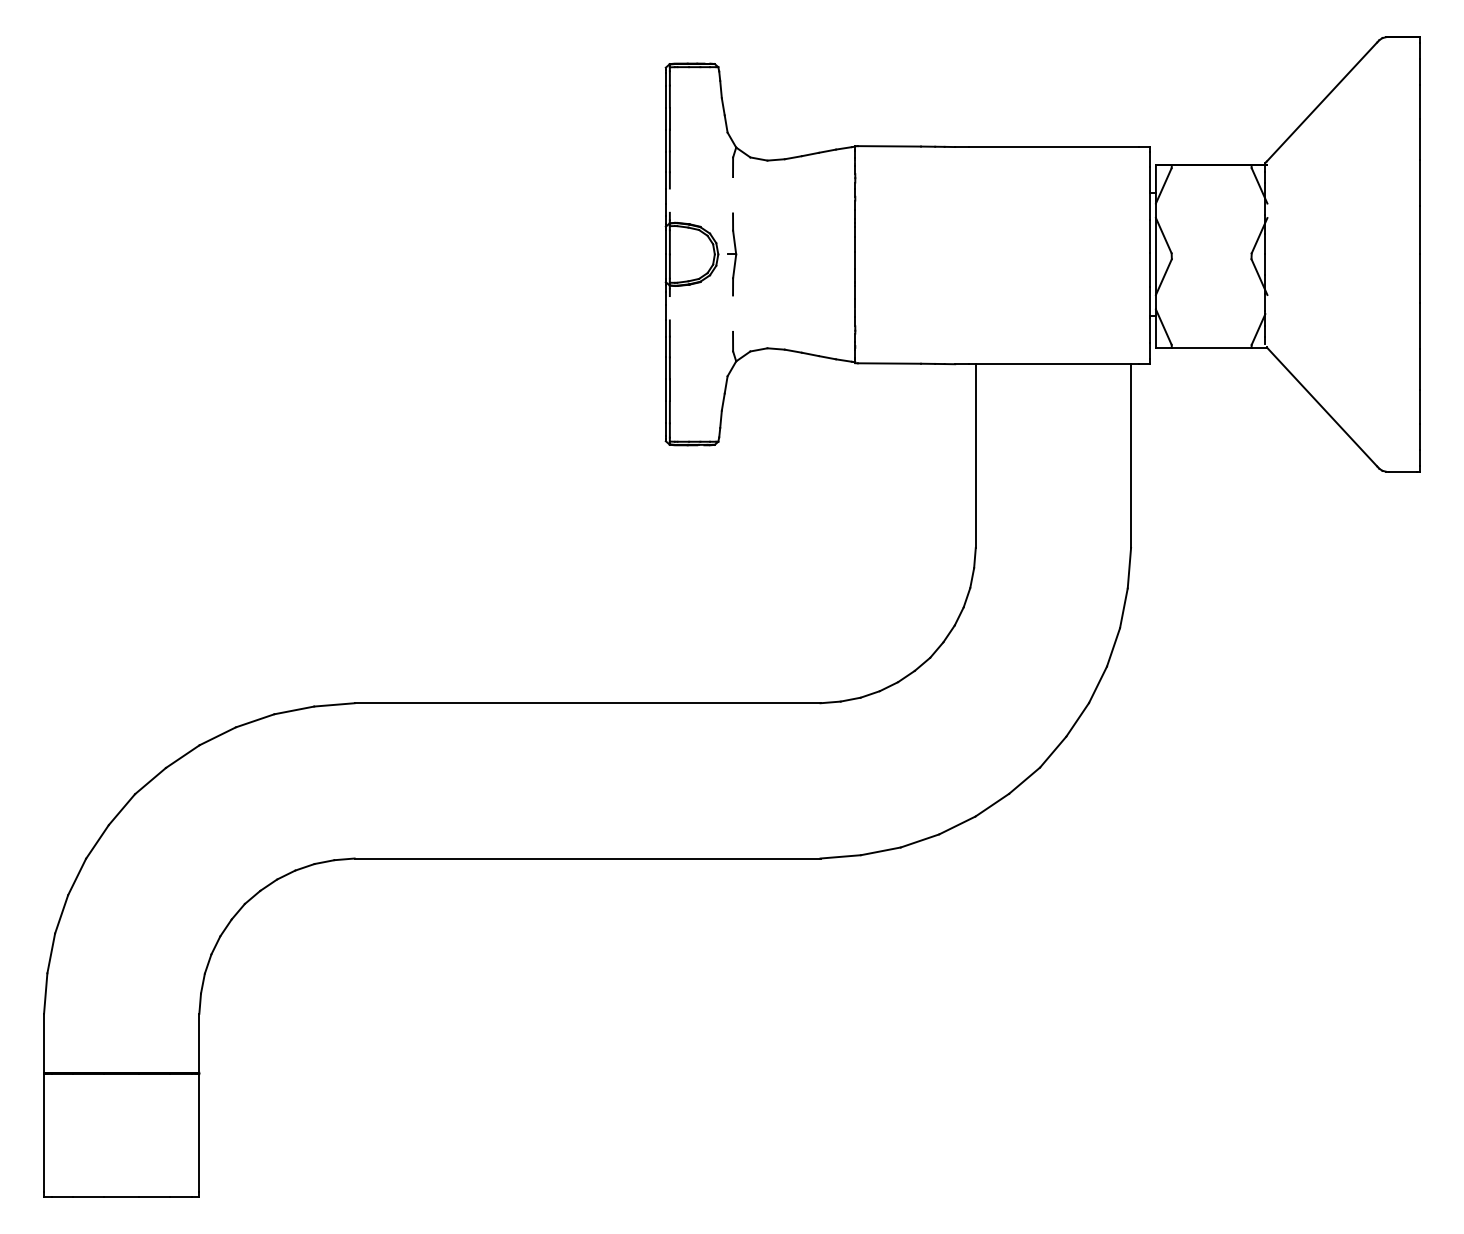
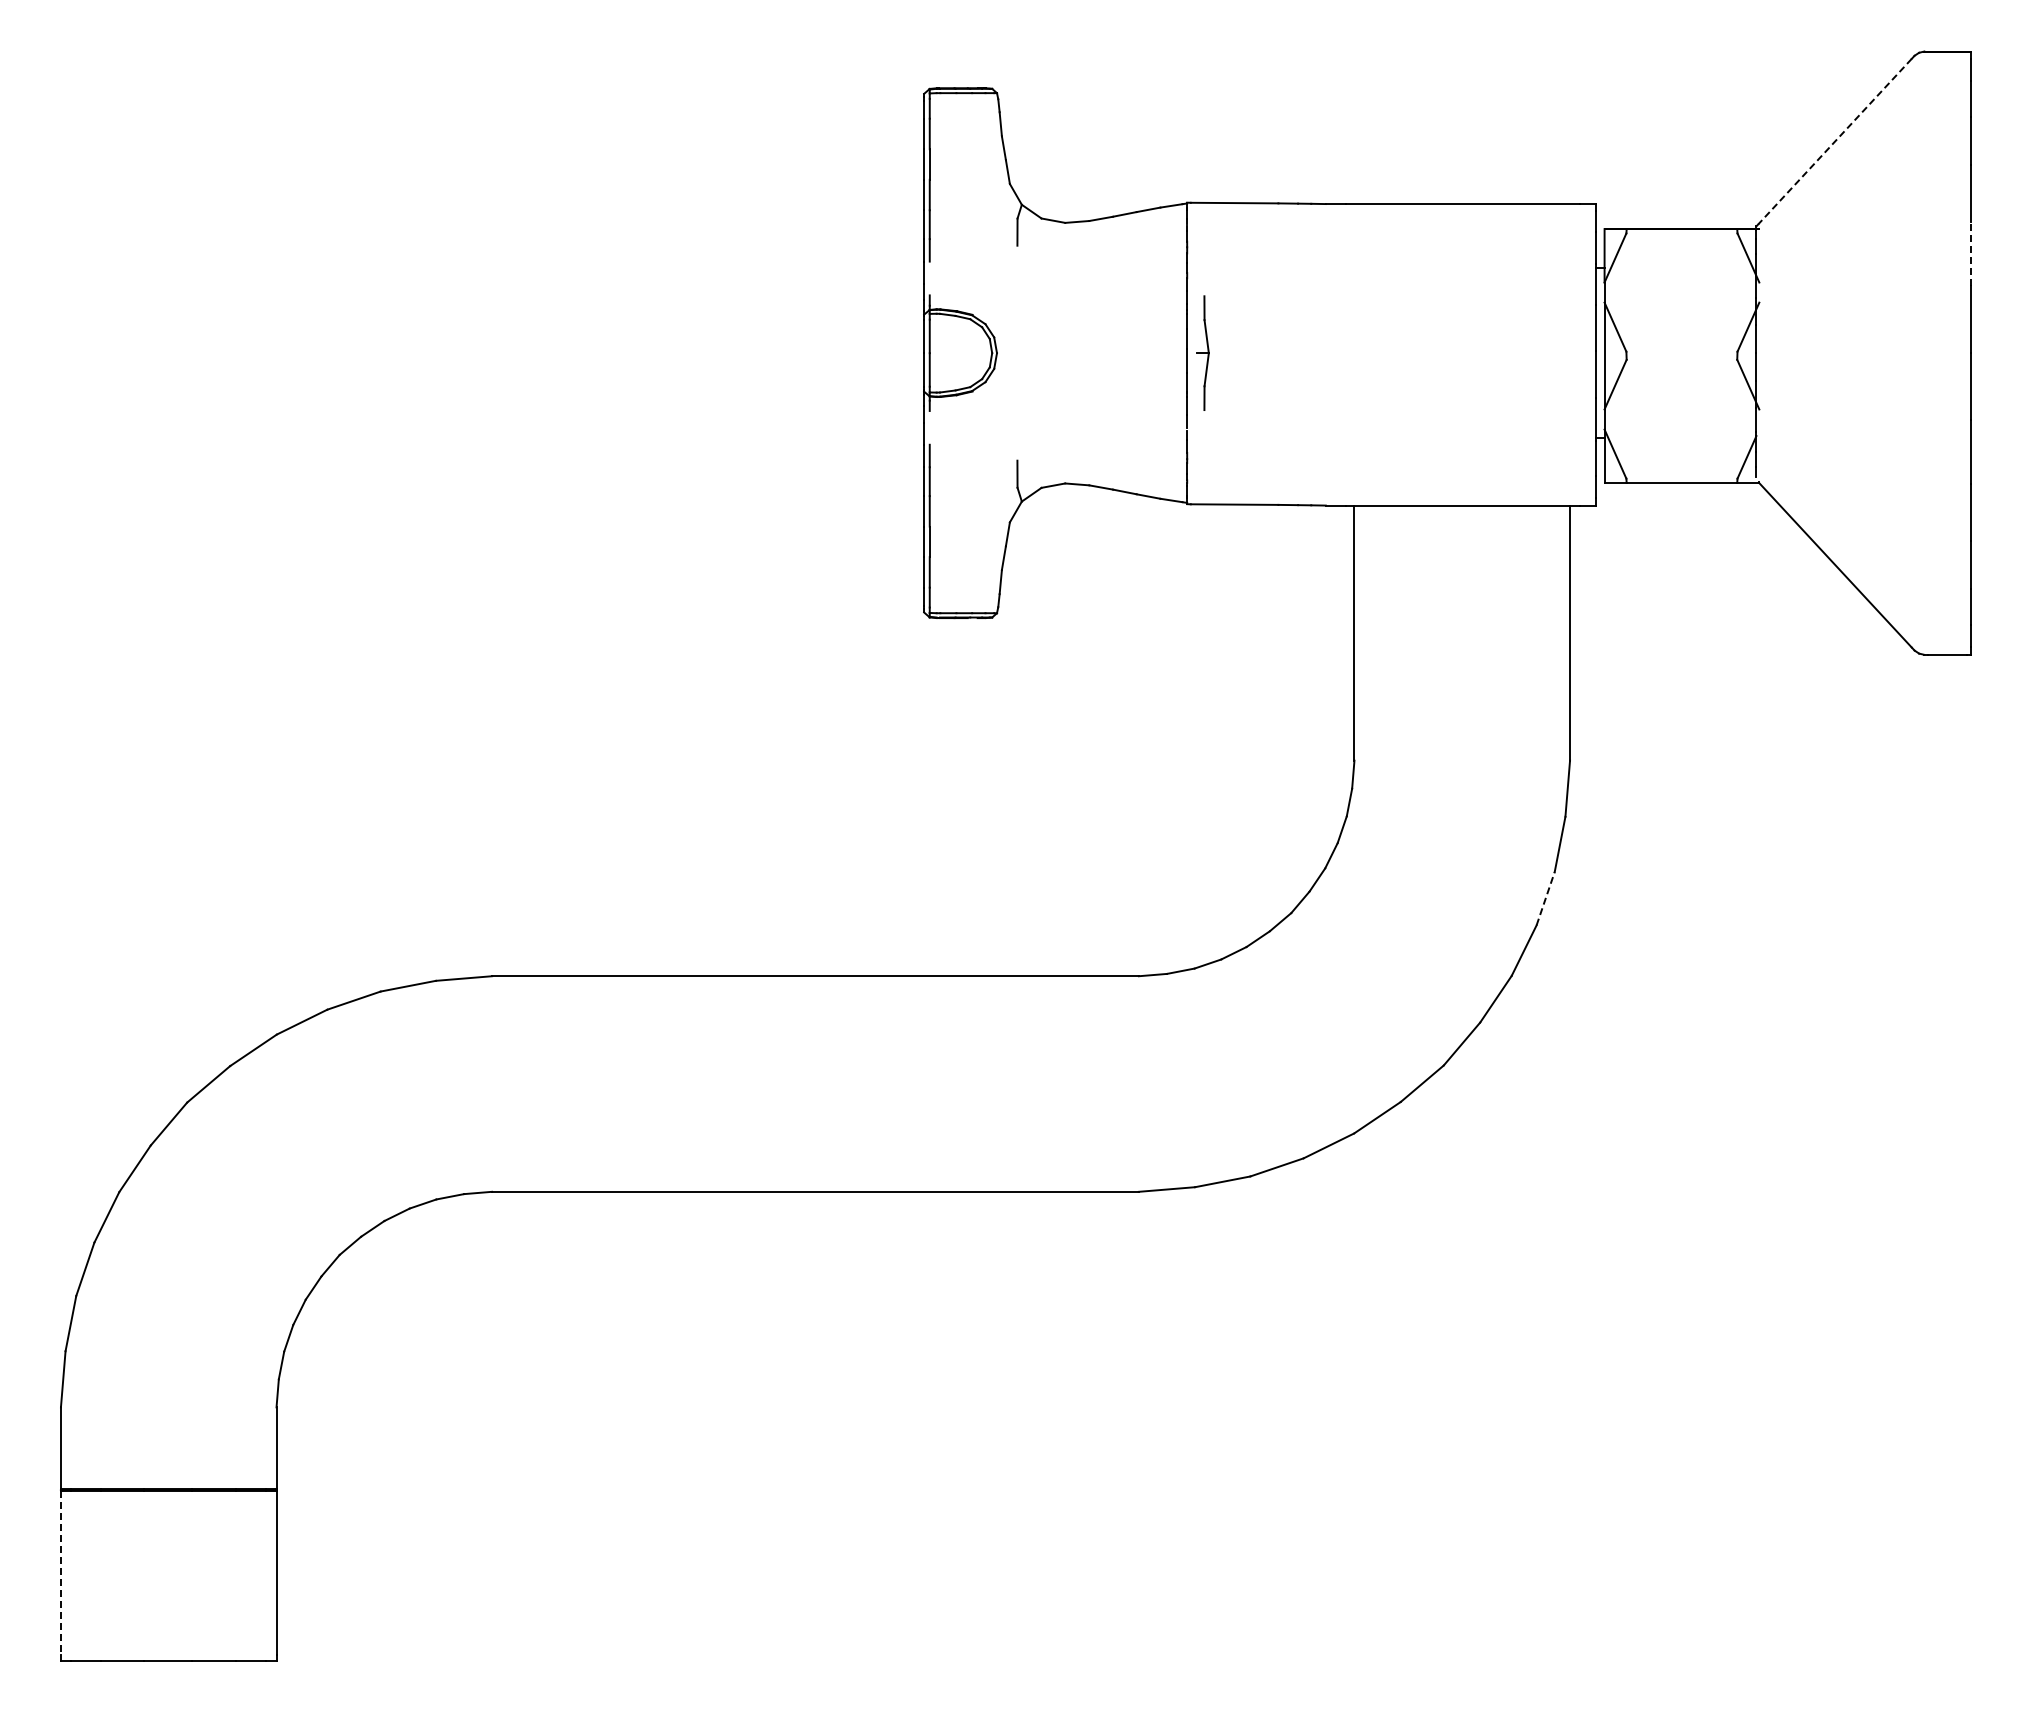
line: (1322, 101) -> (1835, 141), solid -> dashed
line: (1420, 183) -> (1971, 254), solid -> dashed
part: (731, 253) -> (1202, 352), moved
line: (1113, 647) -> (1545, 898), solid -> dashed
line: (43, 1132) -> (60, 1572), solid -> dashed

